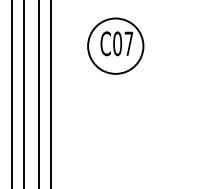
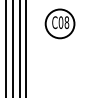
text: (128, 43) -> (66, 22), C07 -> C08

